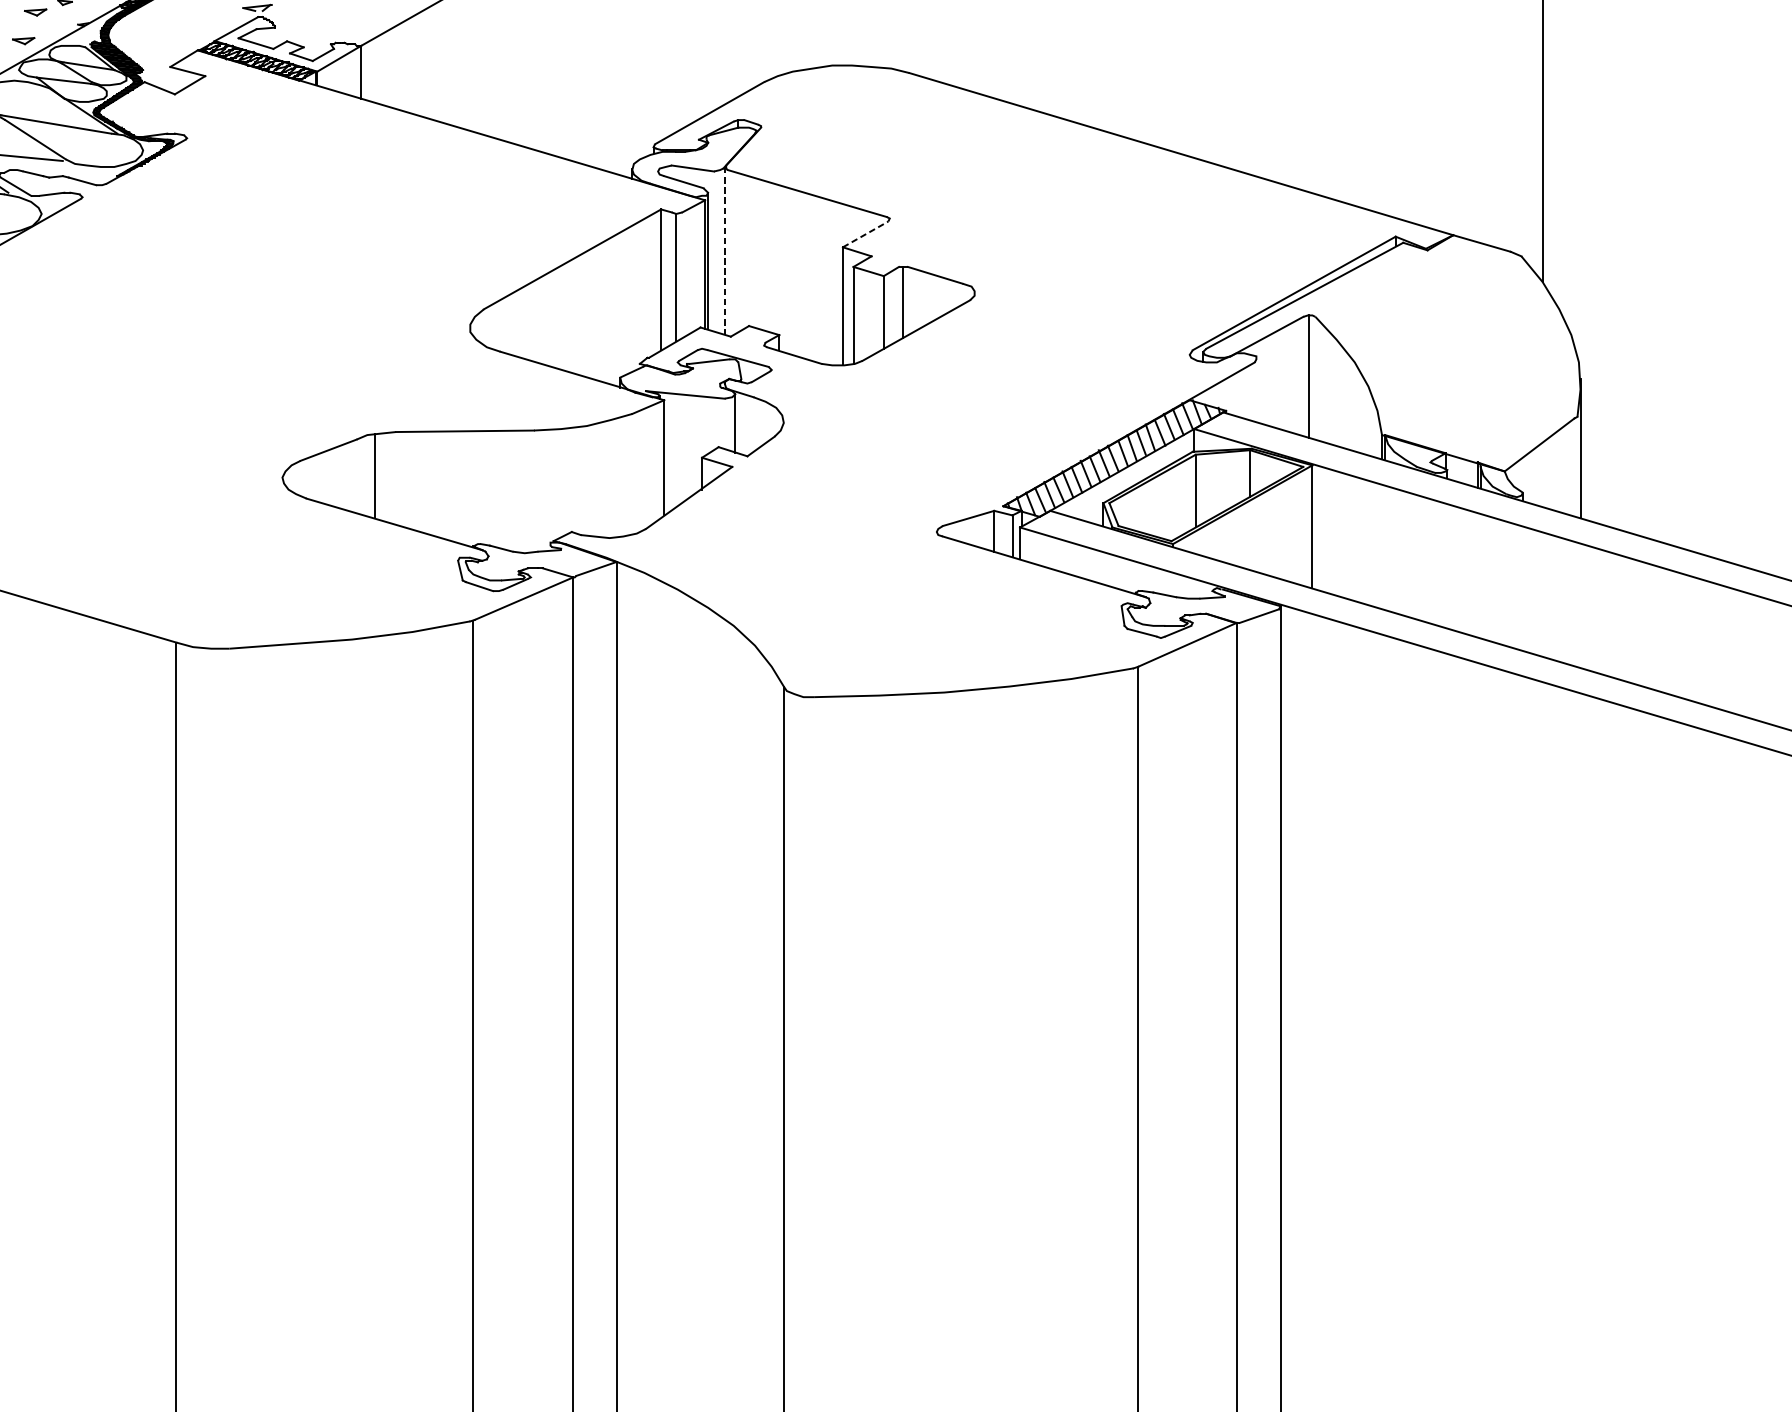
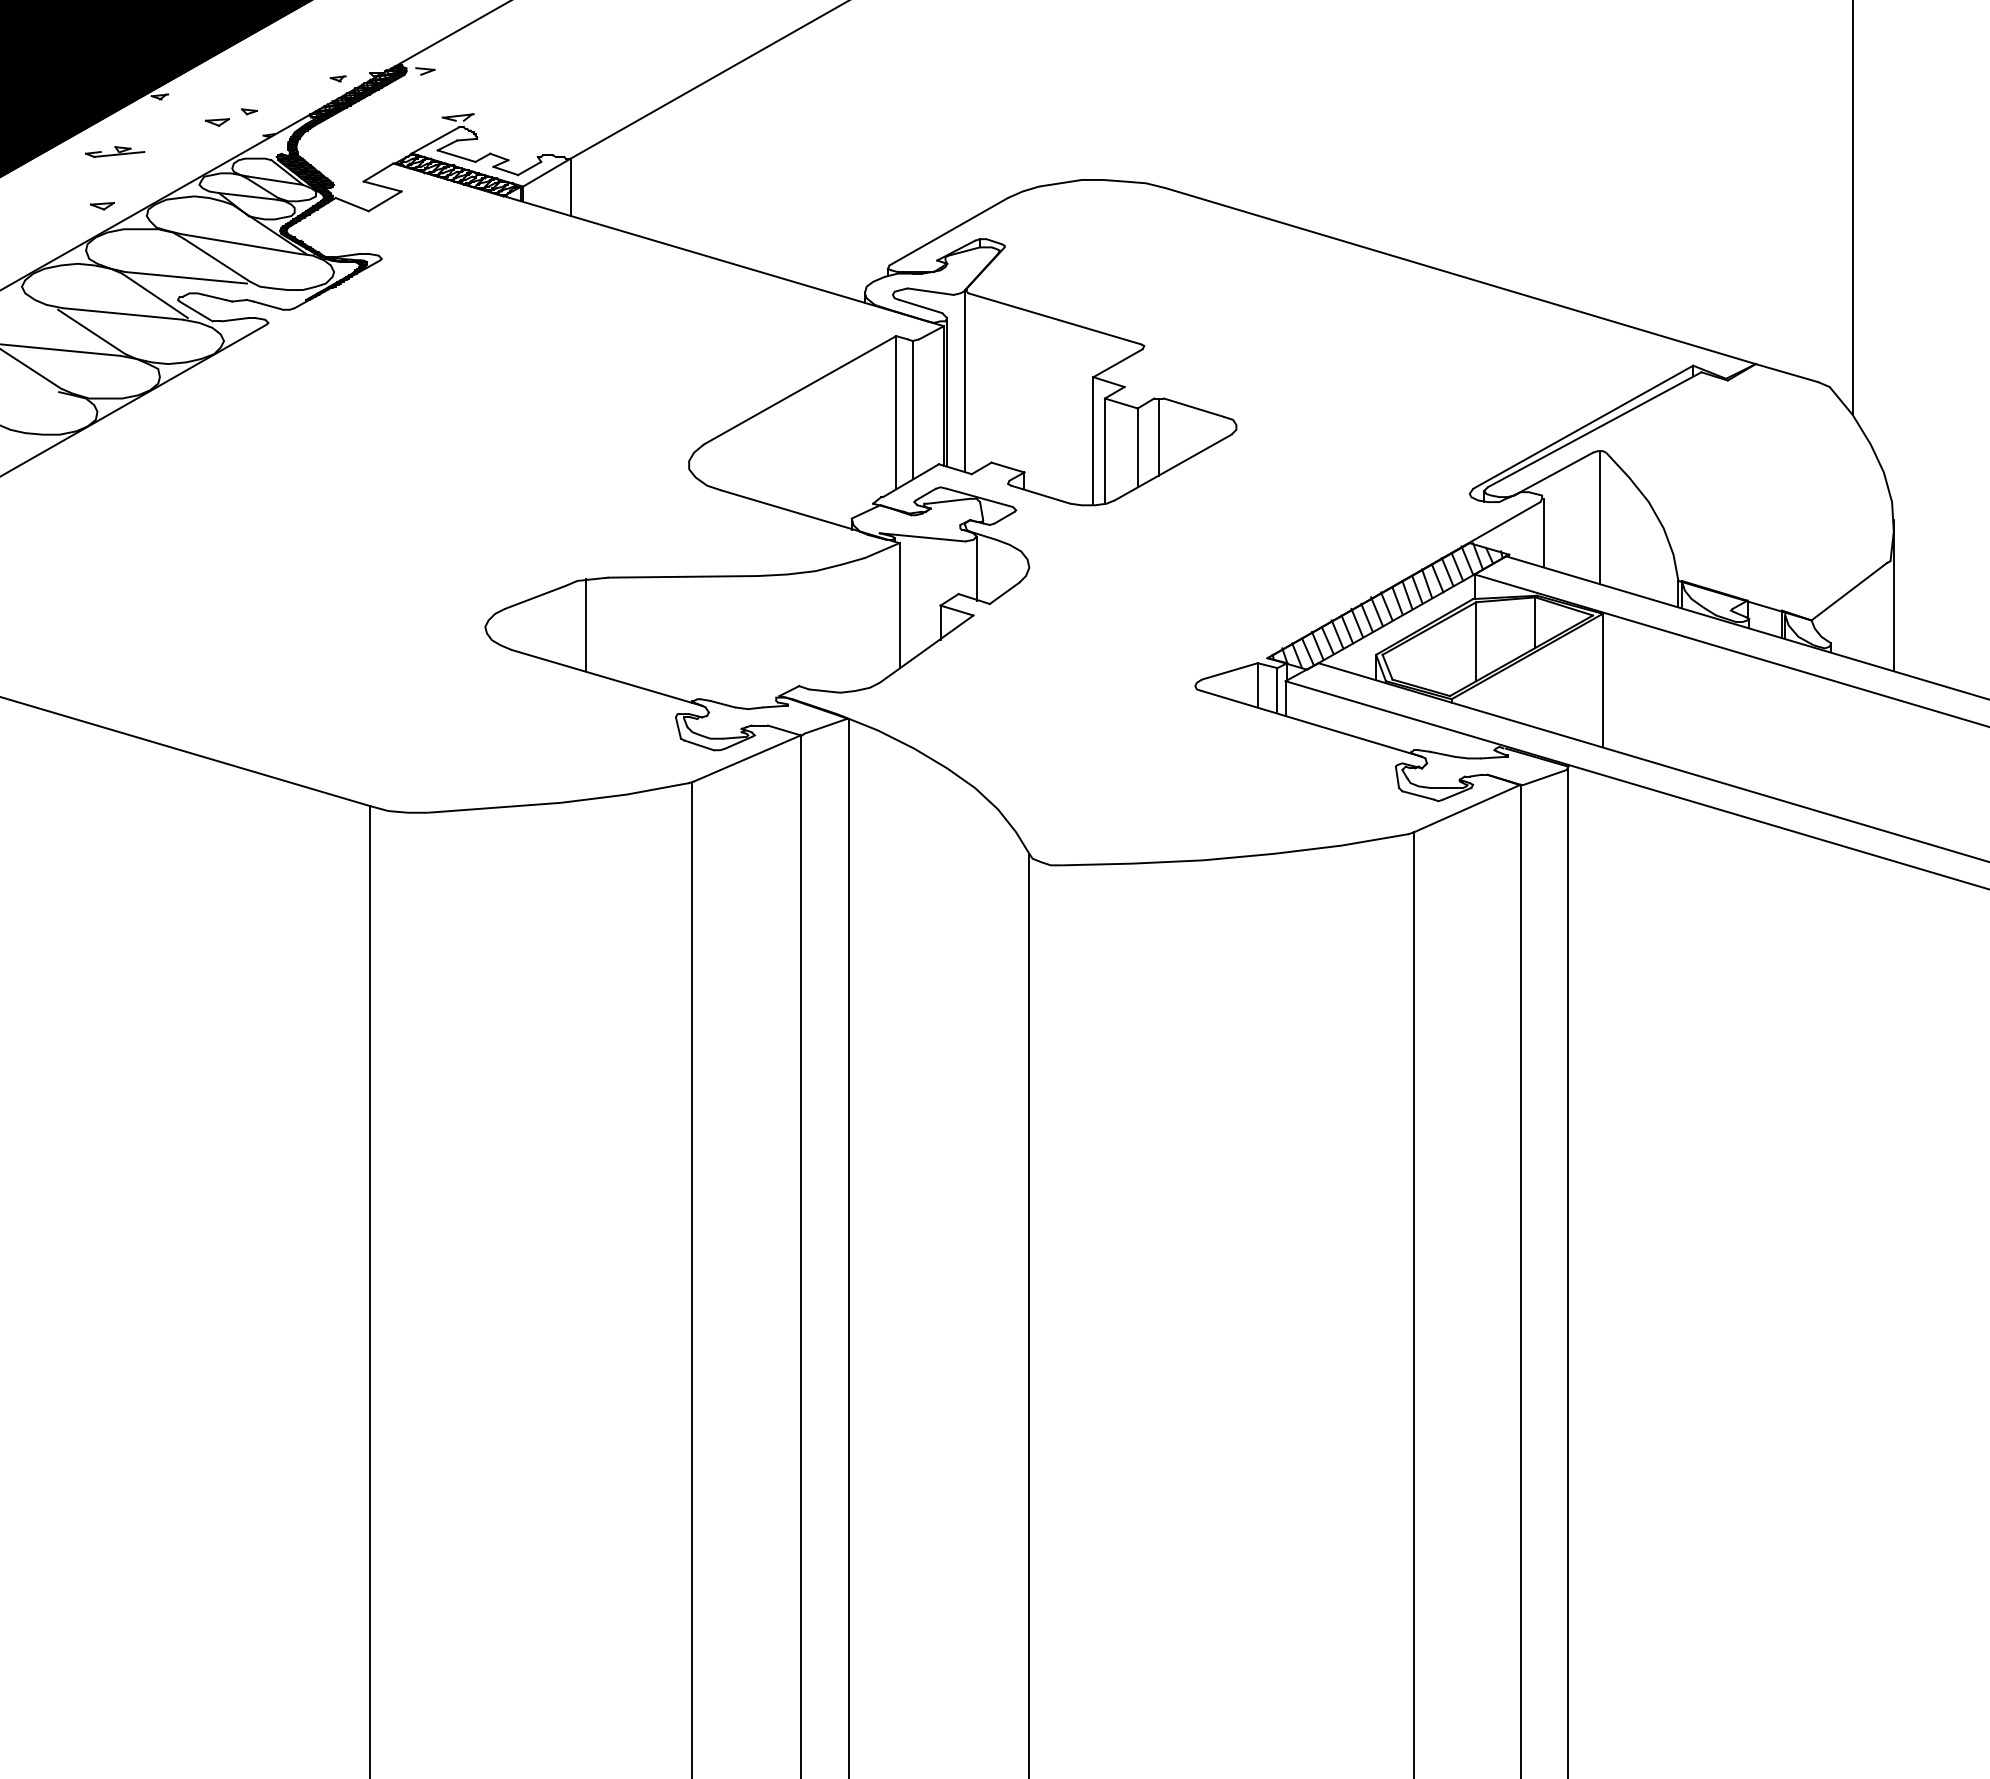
part: (23, 41) -> (204, 153), removed
line: (866, 233) -> (1118, 362), dashed -> solid
line: (725, 251) -> (965, 381), dashed -> solid
line: (1257, 390) -> (1543, 532), added

